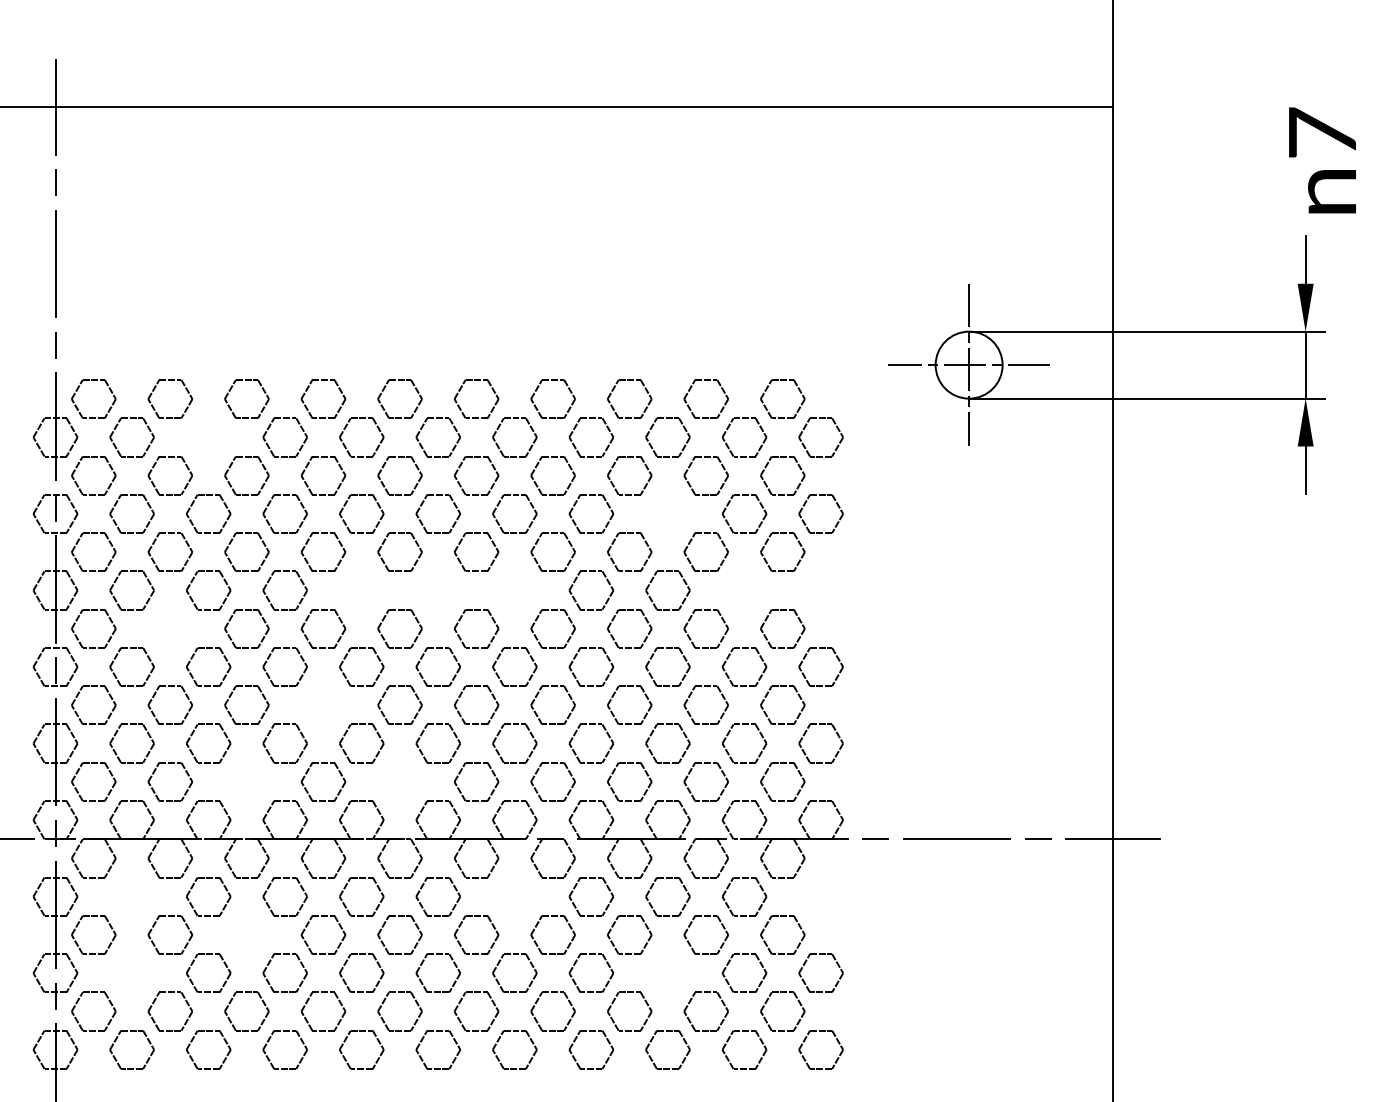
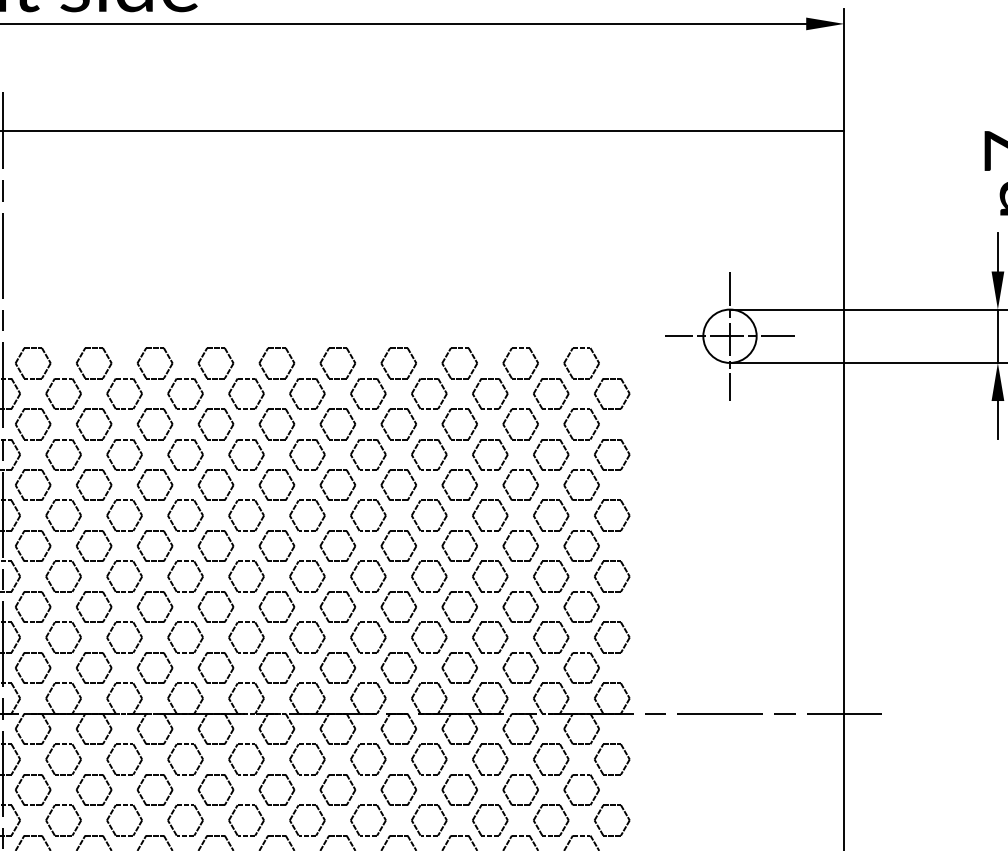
part: (192, 429) -> (111, 387), added
part: (651, 506) -> (477, 448), added
part: (347, 579) -> (235, 506), added
part: (423, 580) -> (295, 507), added
part: (499, 581) -> (356, 508), added
part: (728, 582) -> (538, 509), added
part: (804, 583) -> (598, 510), added
part: (154, 620) -> (81, 539), added
part: (308, 695) -> (204, 599), added
part: (230, 774) -> (141, 662), added
part: (383, 774) -> (263, 662), added
part: (499, 887) -> (356, 752), added
part: (115, 889) -> (50, 753), added
part: (804, 889) -> (598, 753), added
part: (230, 927) -> (141, 783), added
part: (653, 962) -> (478, 811), added
part: (116, 964) -> (51, 813), added

